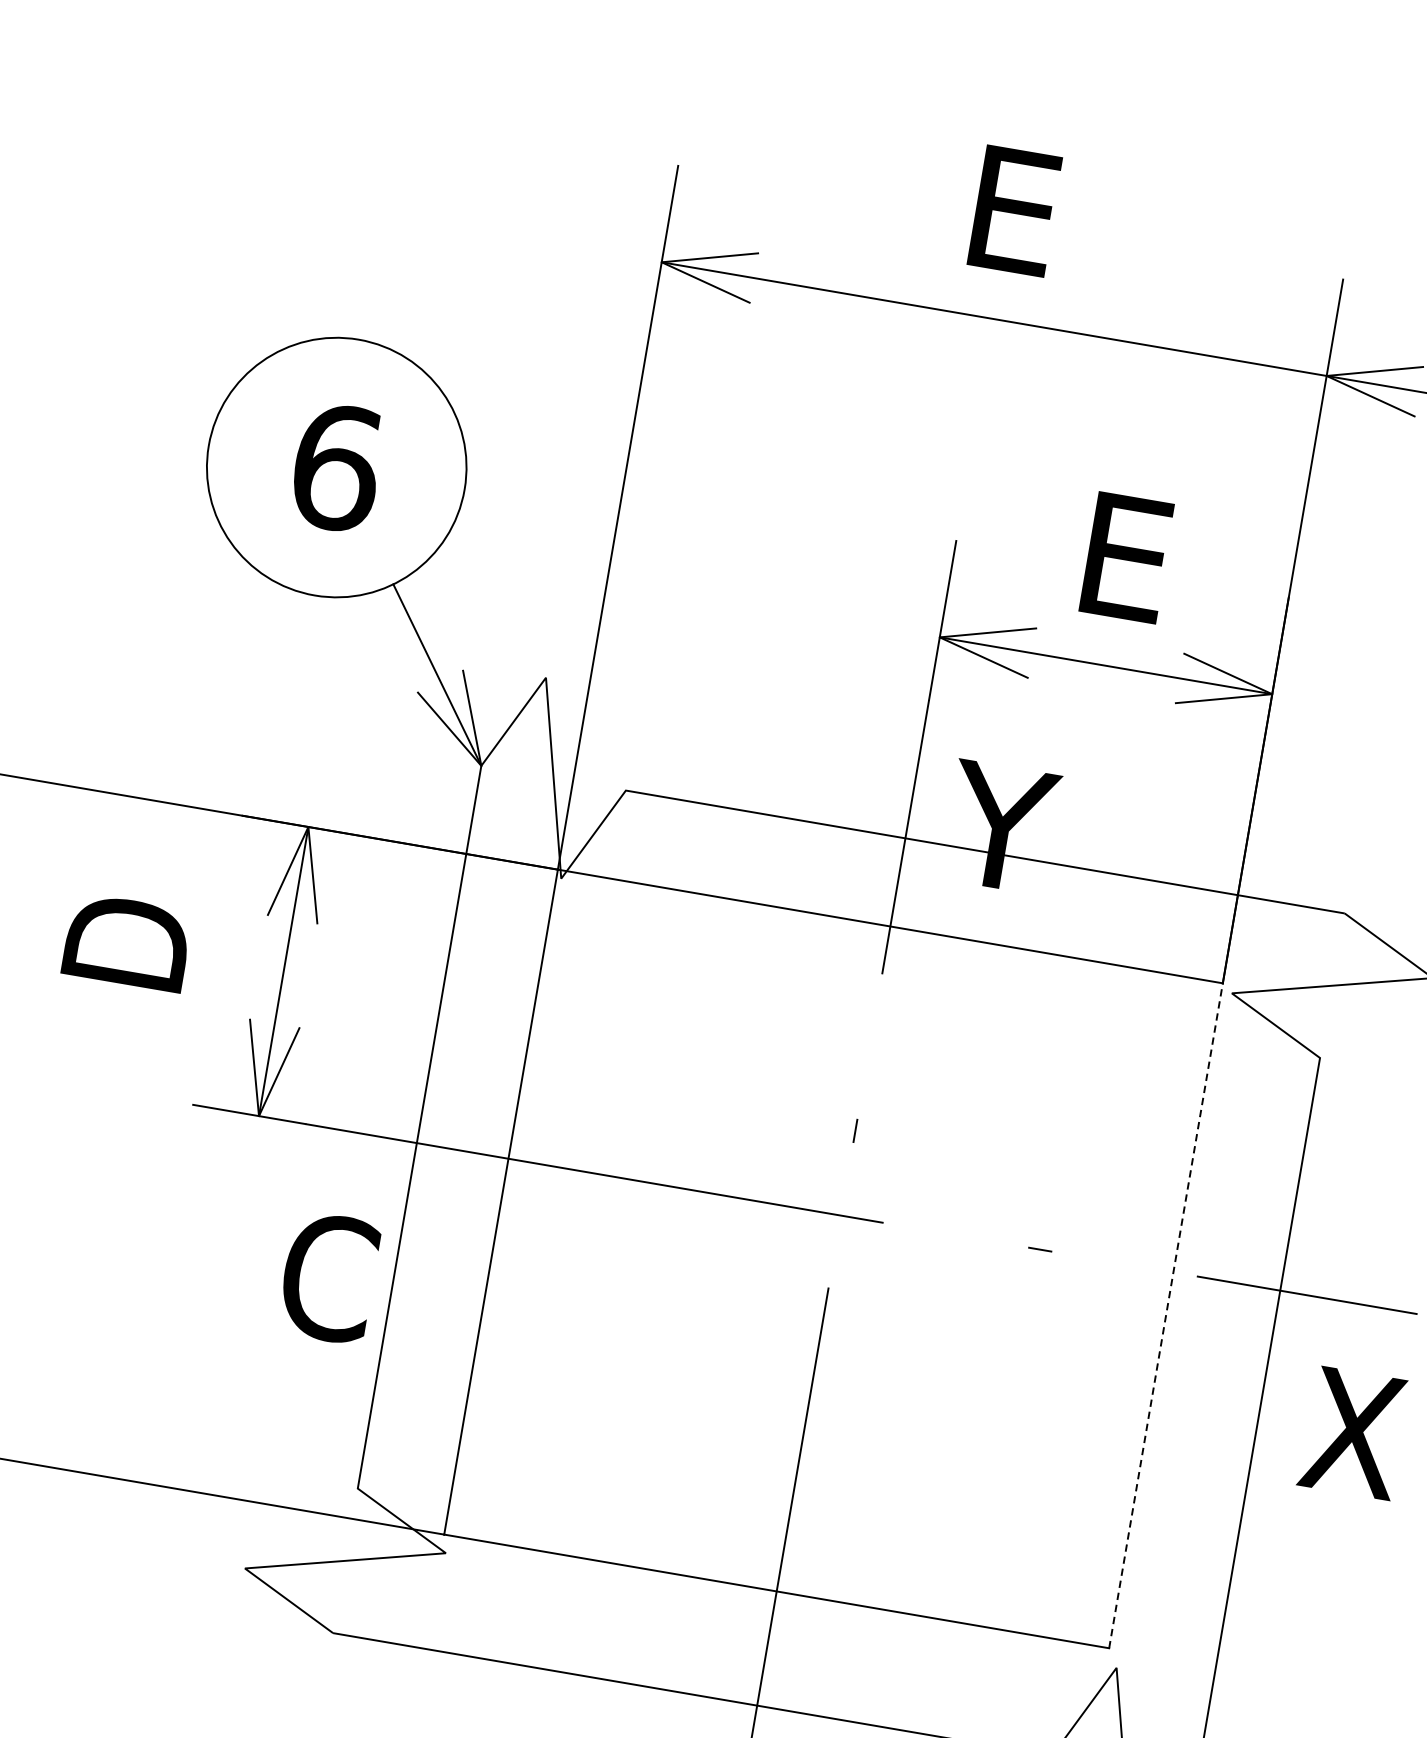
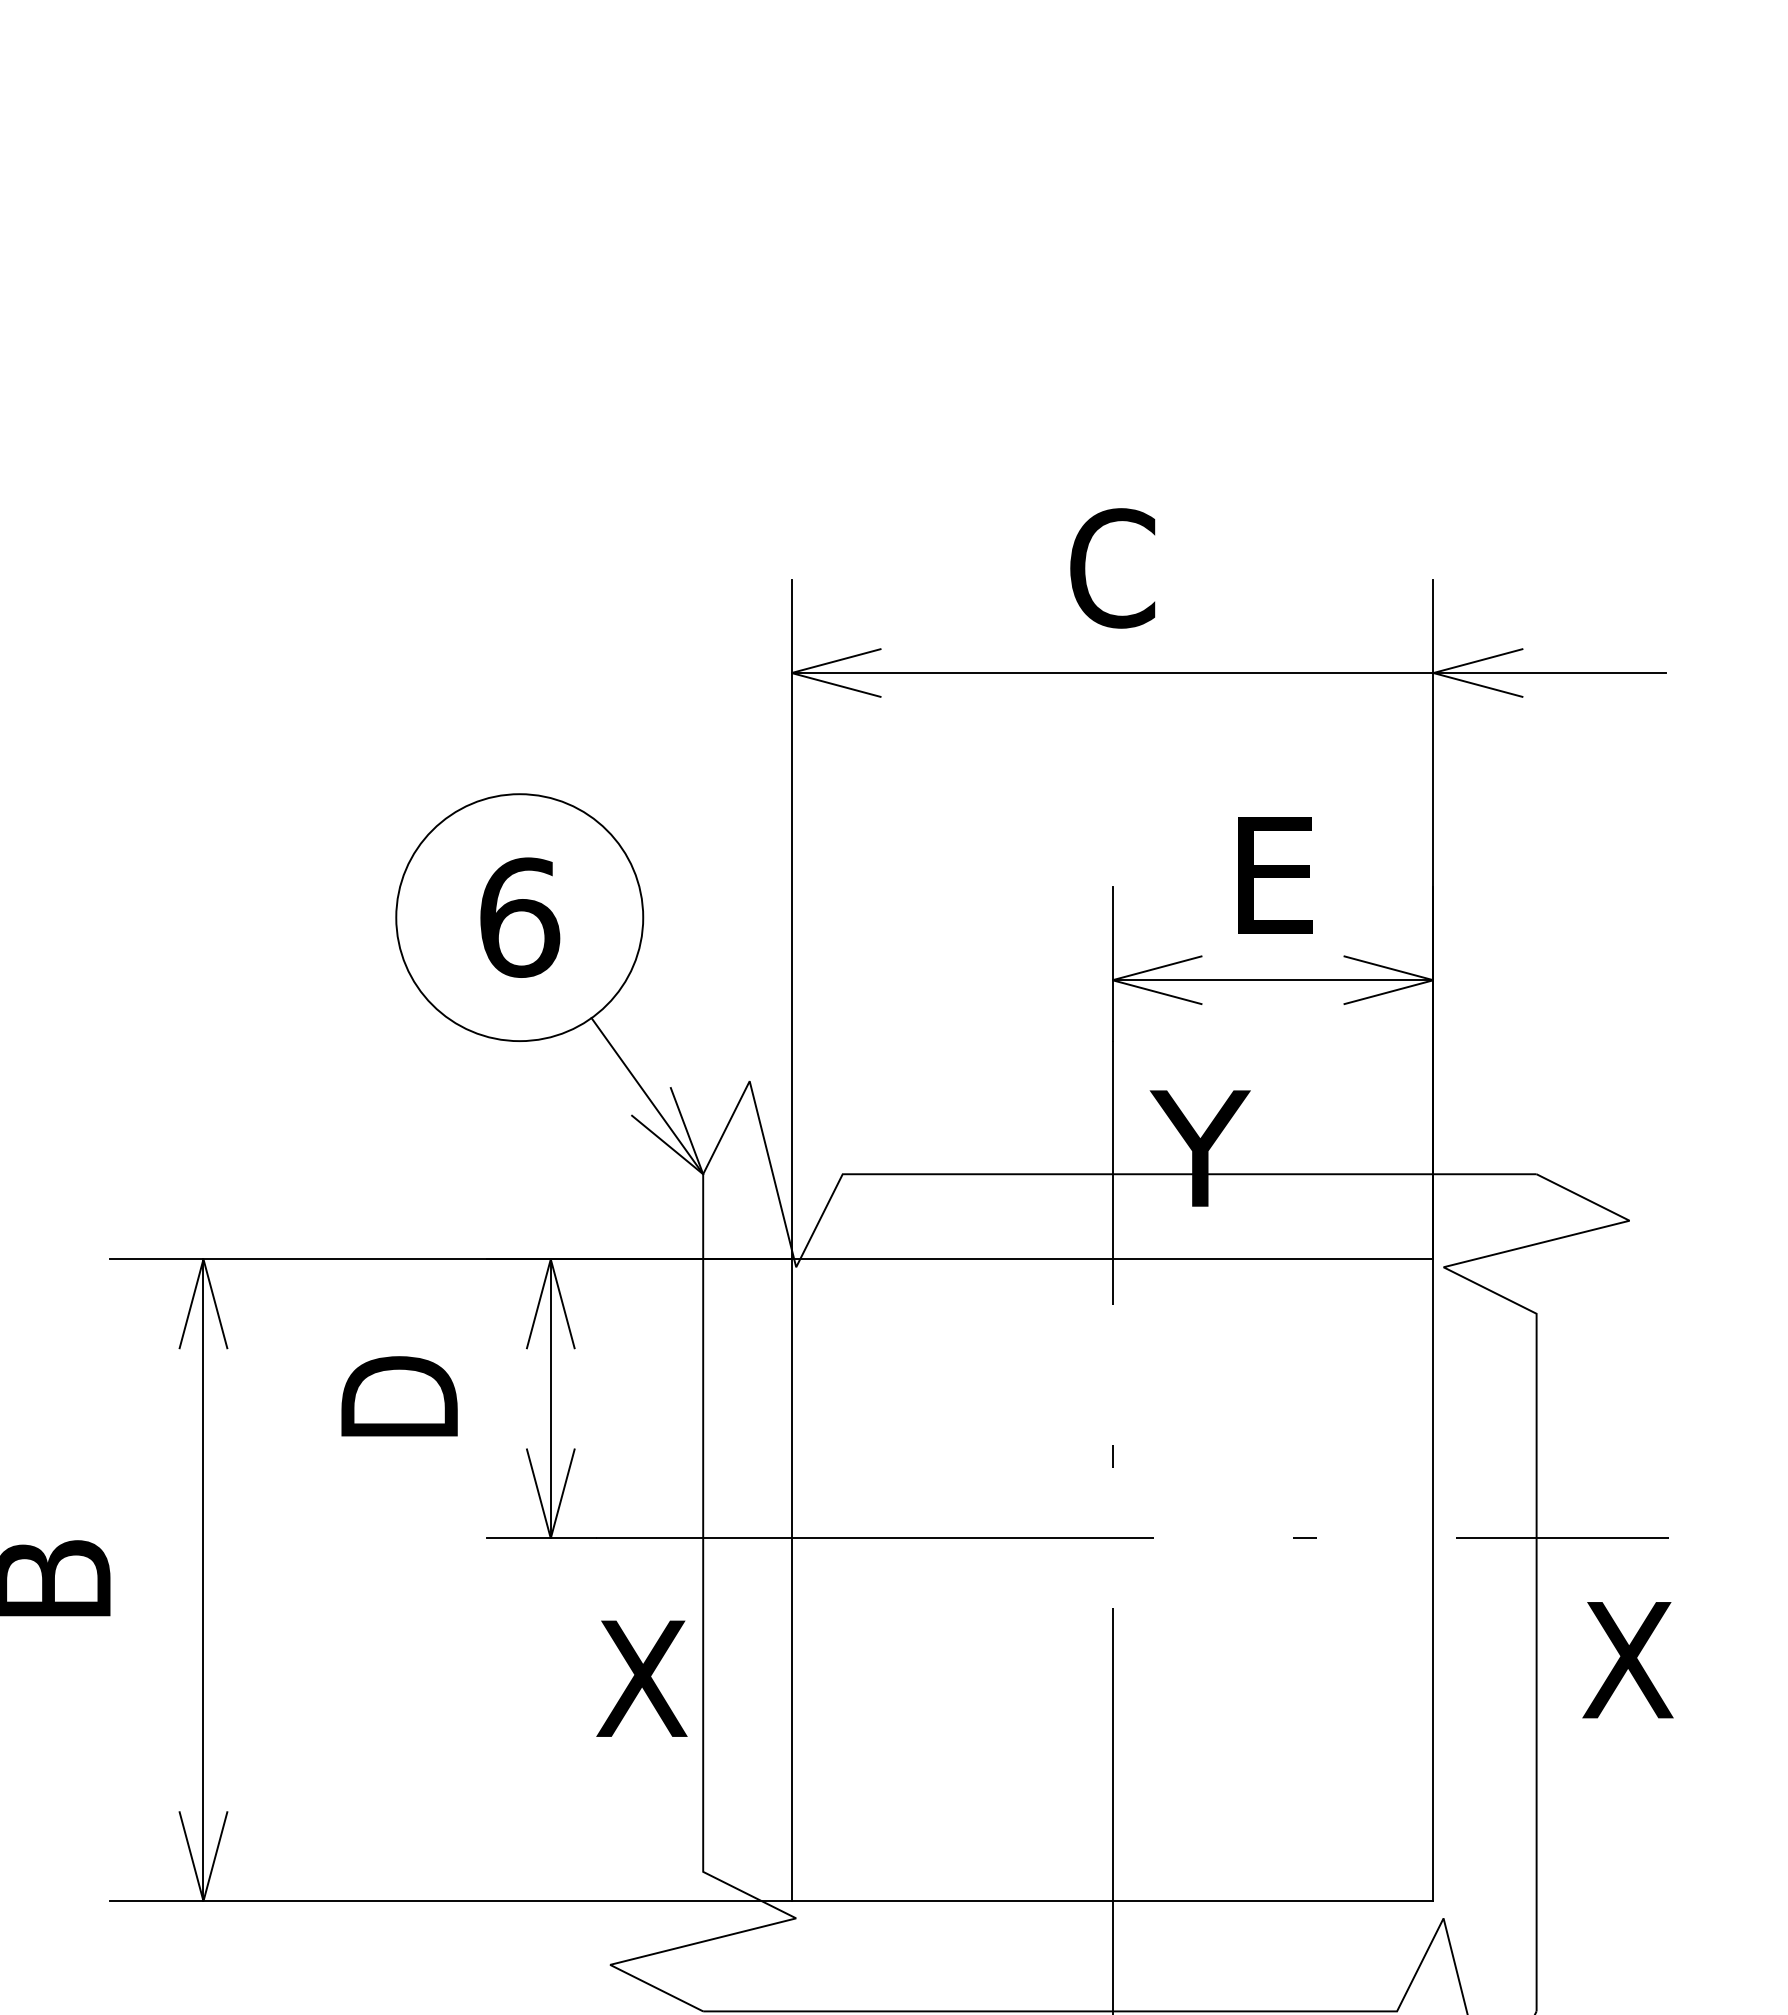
text: (1012, 210) -> (1112, 568), E -> C
text: (328, 1277) -> (641, 1678), C -> X
line: (1165, 1316) -> (1433, 1580), dashed -> solid

